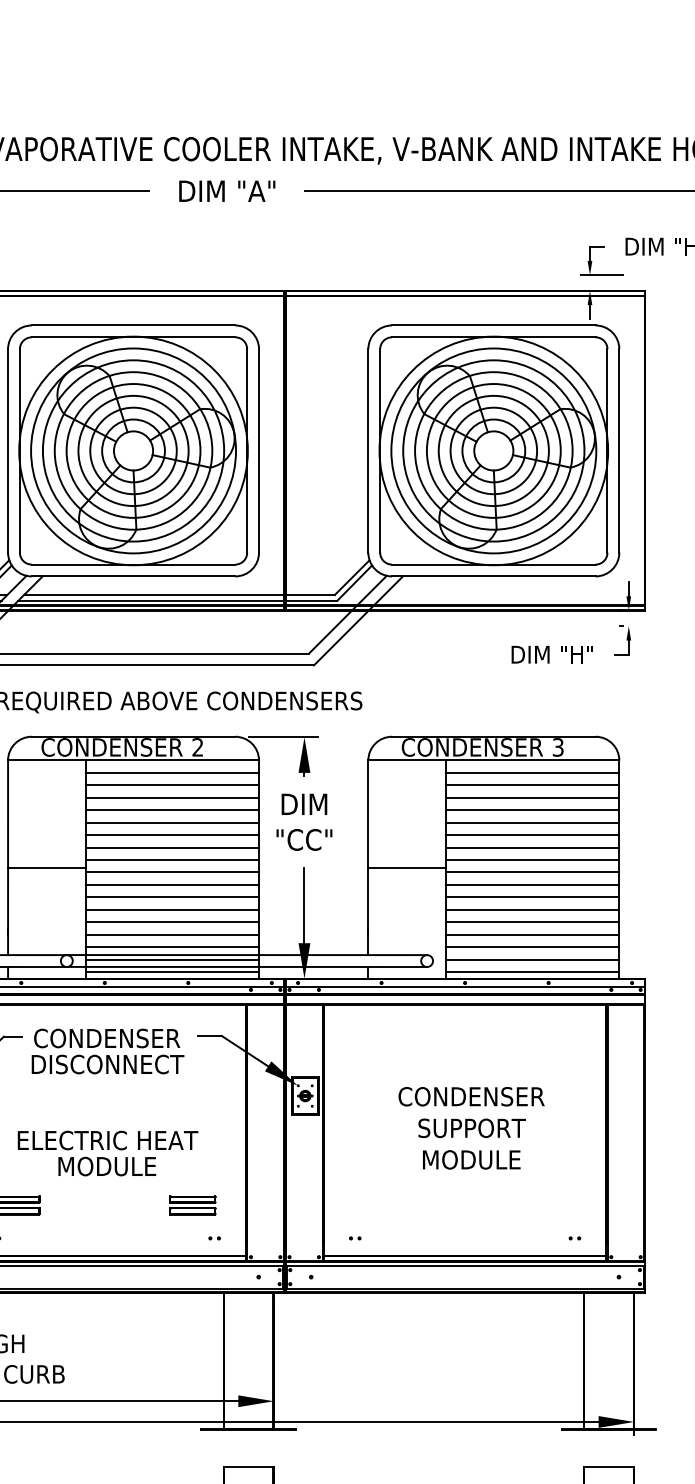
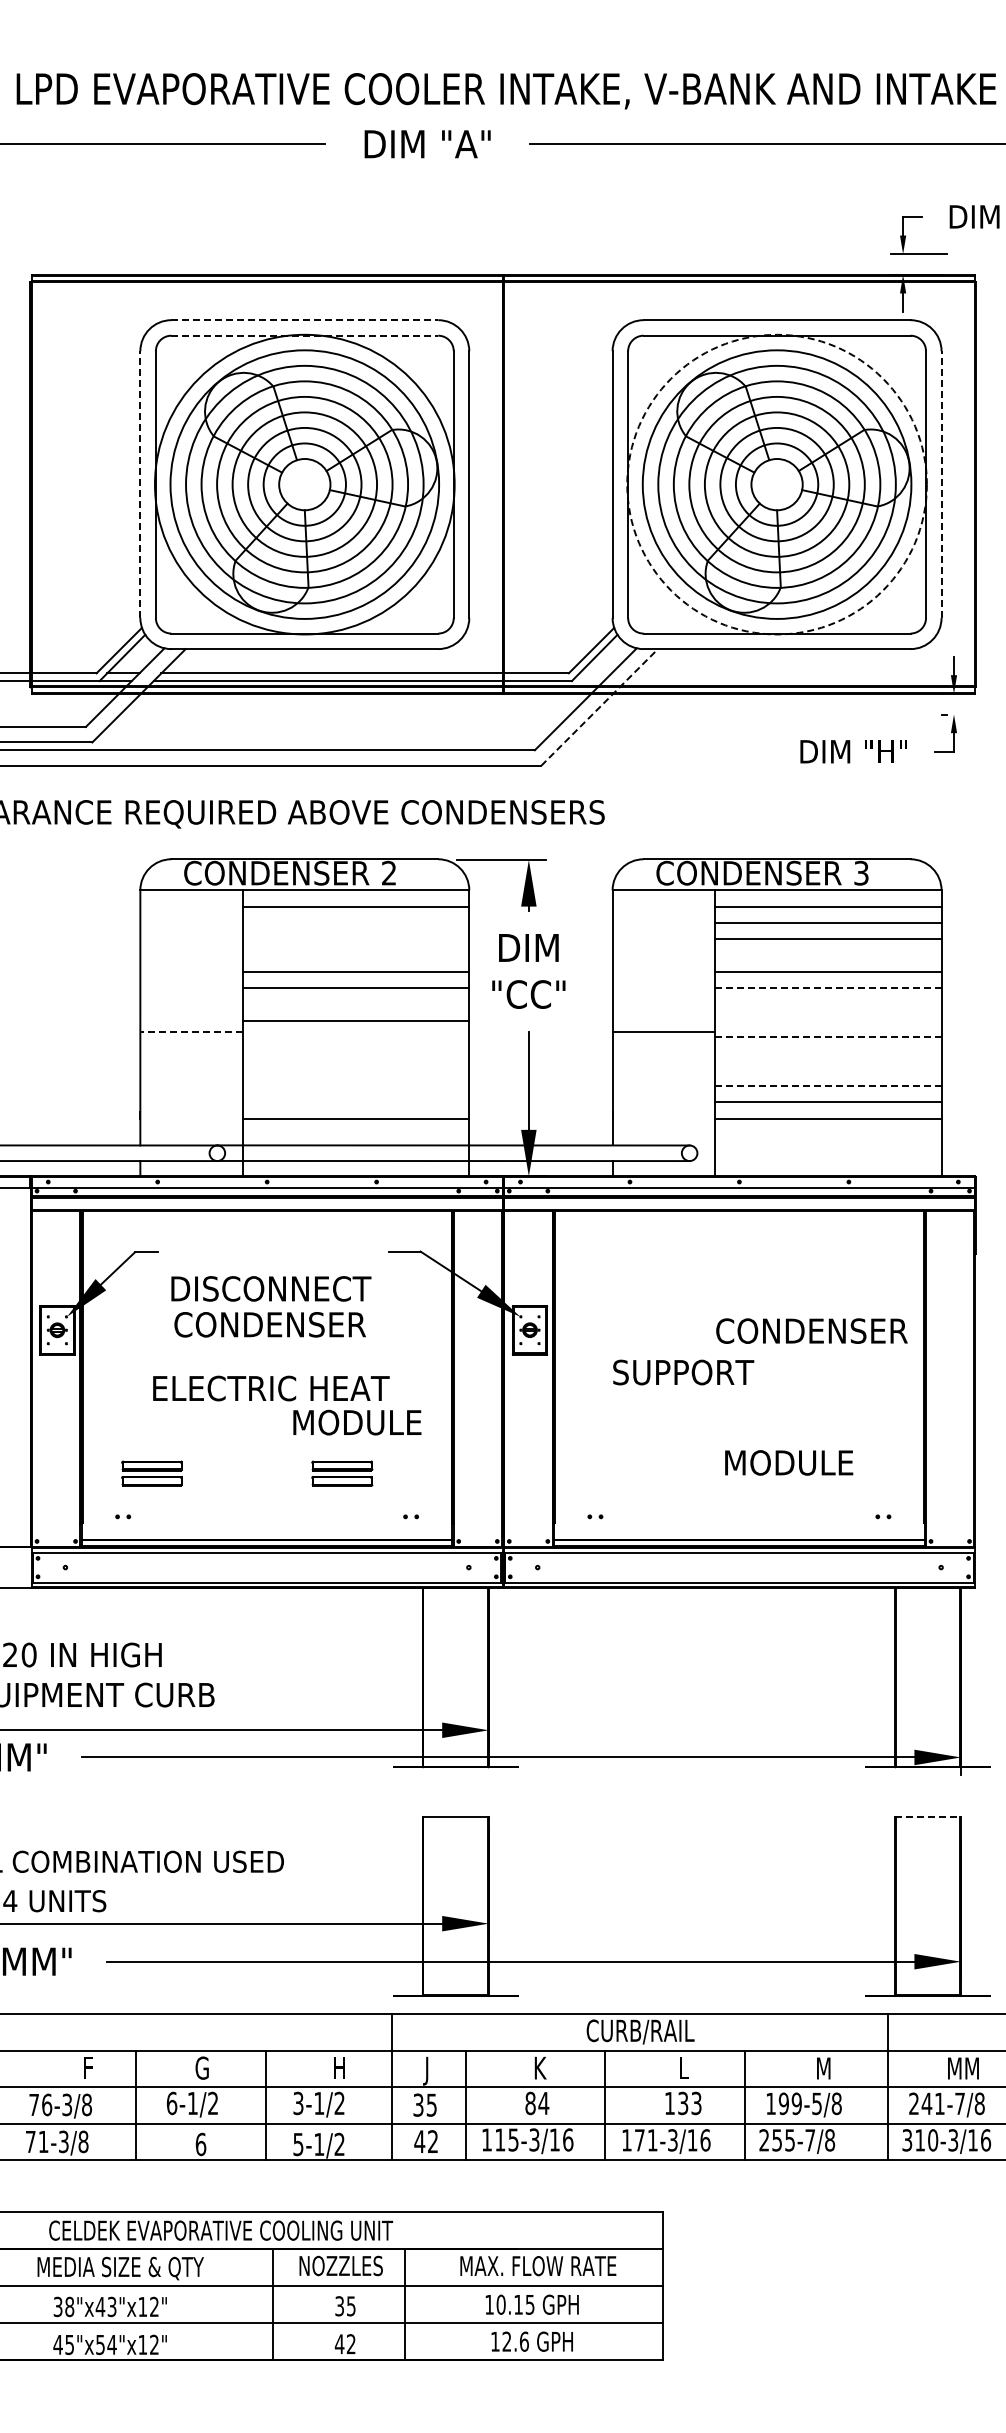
line: (134, 325) -> (305, 320), solid -> dashed
line: (134, 337) -> (305, 335), solid -> dashed
line: (8, 450) -> (140, 484), solid -> dashed
circle: (493, 450) -> (776, 484), solid -> dashed
line: (619, 450) -> (941, 484), solid -> dashed
line: (359, 620) -> (600, 707), solid -> dashed
line: (172, 784) -> (355, 922), removed
line: (172, 797) -> (355, 939), removed
line: (172, 810) -> (355, 955), removed
line: (532, 810) -> (827, 955), removed
line: (532, 835) -> (827, 988), solid -> dashed
line: (172, 847) -> (355, 1004), removed
line: (532, 847) -> (827, 1004), removed
line: (532, 859) -> (827, 1020), removed
line: (46, 868) -> (190, 1031), solid -> dashed
line: (172, 872) -> (355, 1037), removed
line: (532, 872) -> (827, 1037), solid -> dashed
line: (172, 884) -> (355, 1053), removed
line: (532, 884) -> (827, 1053), removed
line: (172, 897) -> (355, 1069), removed
line: (532, 897) -> (827, 1069), removed
line: (172, 910) -> (355, 1086), removed
line: (532, 910) -> (827, 1086), solid -> dashed
line: (172, 922) -> (355, 1102), removed
line: (172, 946) -> (355, 1134), removed
line: (532, 946) -> (827, 1134), removed
line: (172, 959) -> (355, 1151), removed
line: (532, 959) -> (827, 1151), removed
line: (172, 971) -> (355, 1167), removed
line: (532, 971) -> (827, 1167), removed
text: (106, 1038) -> (269, 1324), moved
text: (471, 1096) -> (811, 1330), moved
text: (472, 1128) -> (683, 1372), moved
text: (472, 1159) -> (789, 1462), moved
text: (107, 1166) -> (357, 1422), moved
part: (192, 1205) -> (342, 1473), moved
line: (609, 1467) -> (928, 1816), solid -> dashed

